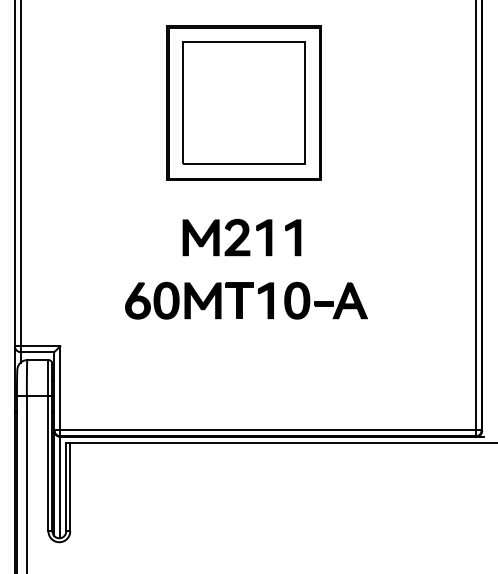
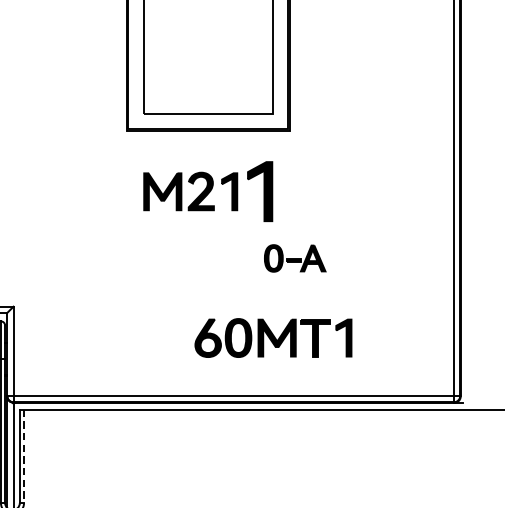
part: (293, 237) -> (260, 191), size x1.6
part: (199, 300) -> (273, 337), moved
part: (325, 300) -> (294, 258), size x0.7
line: (70, 487) -> (24, 456), solid -> dashed

